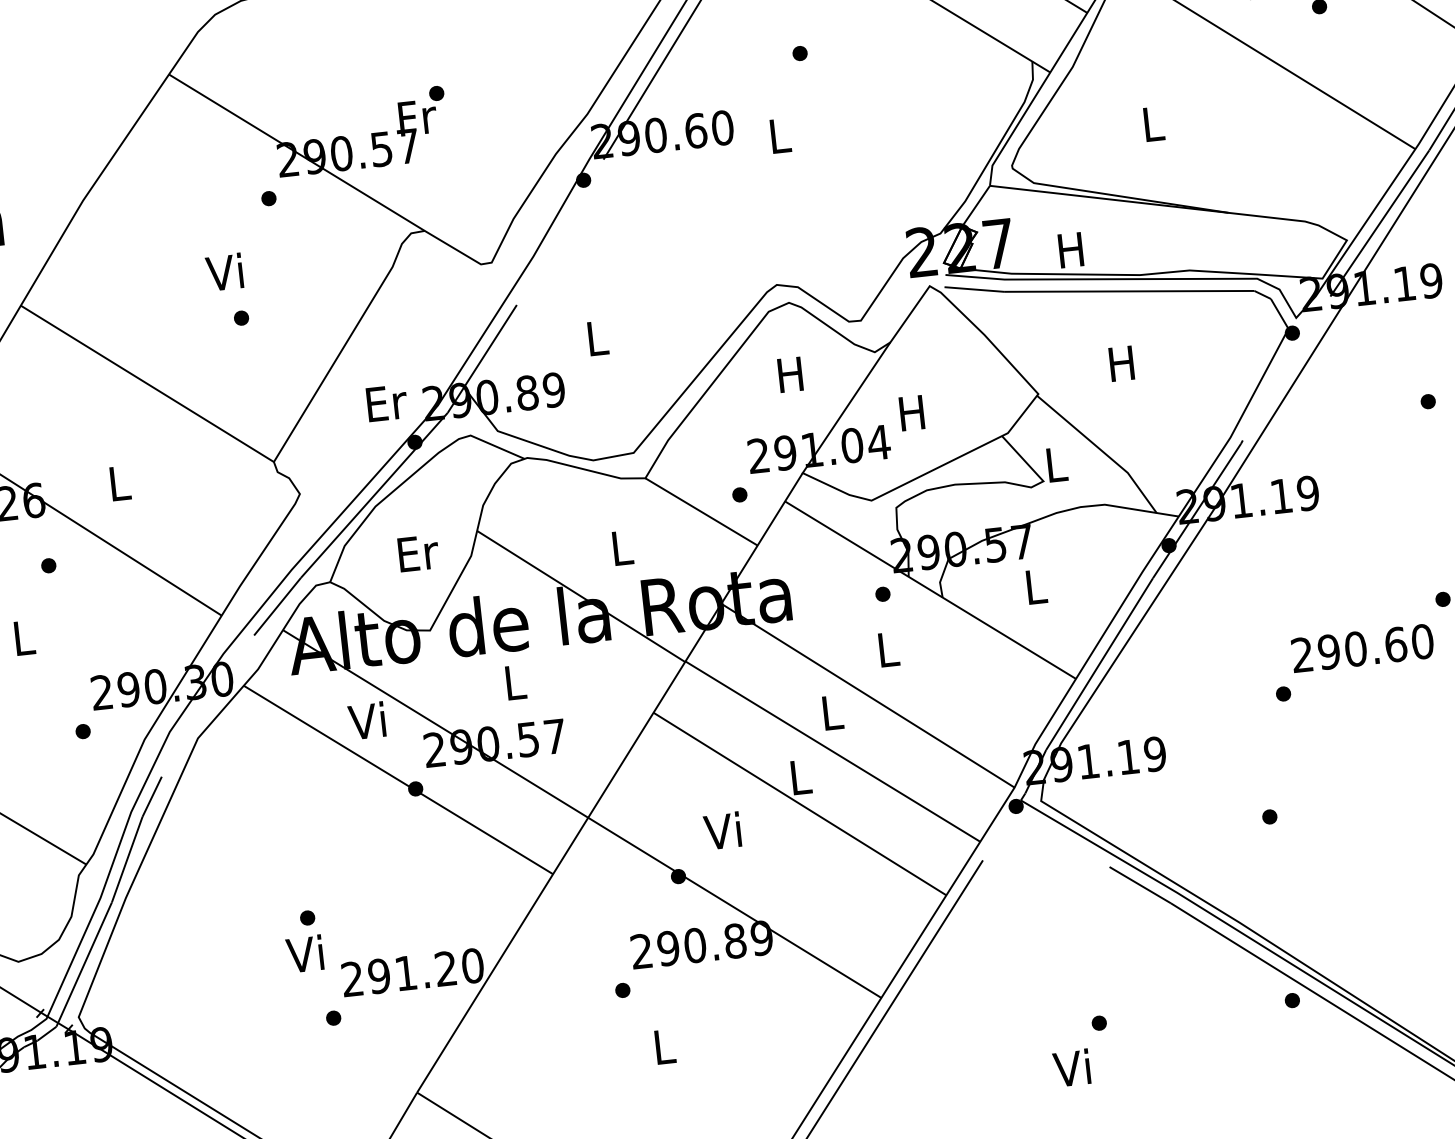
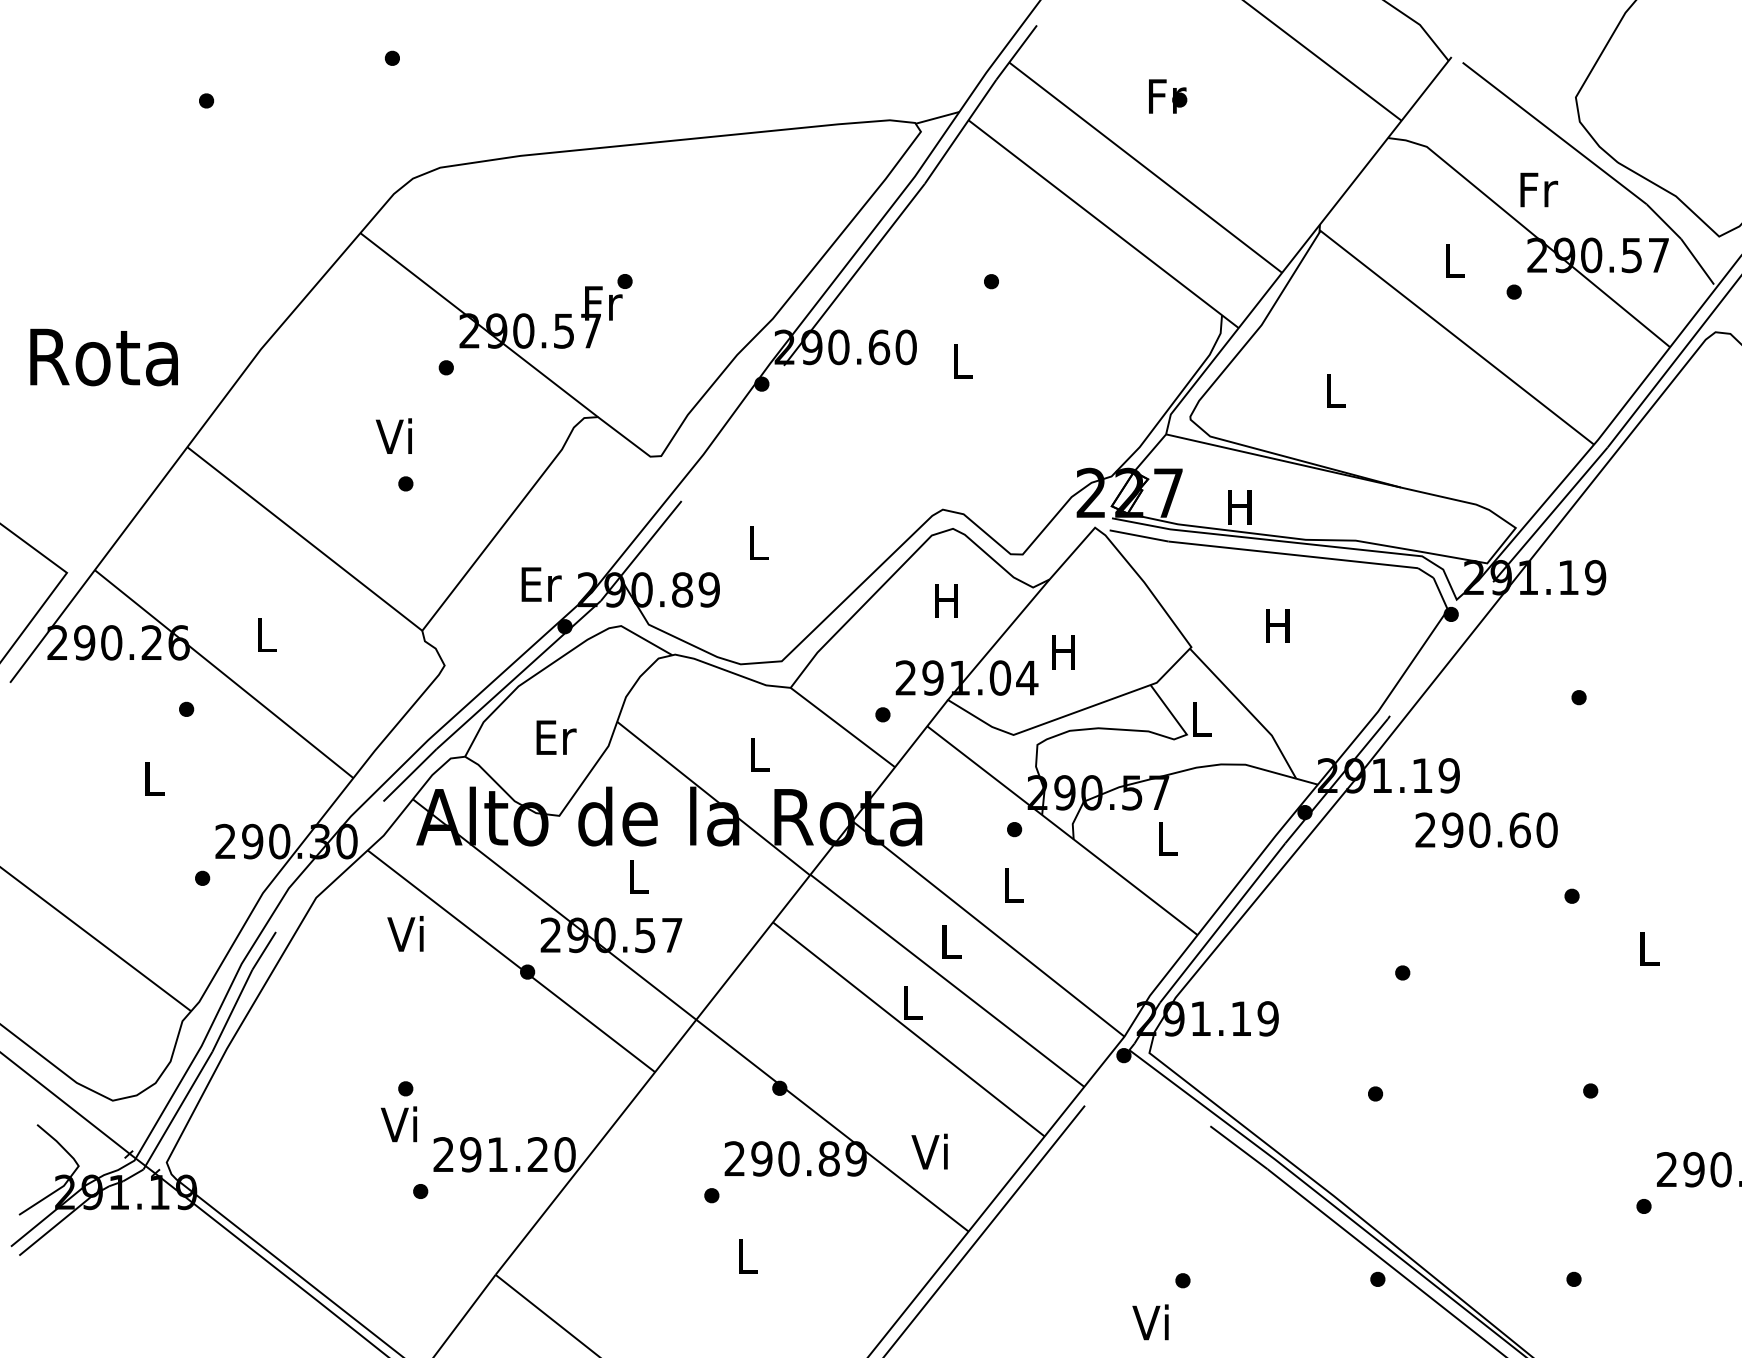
text: (1362, 647) -> (1486, 829), moved
text: (366, 720) -> (405, 933), moved
text: (722, 830) -> (929, 1151), moved

